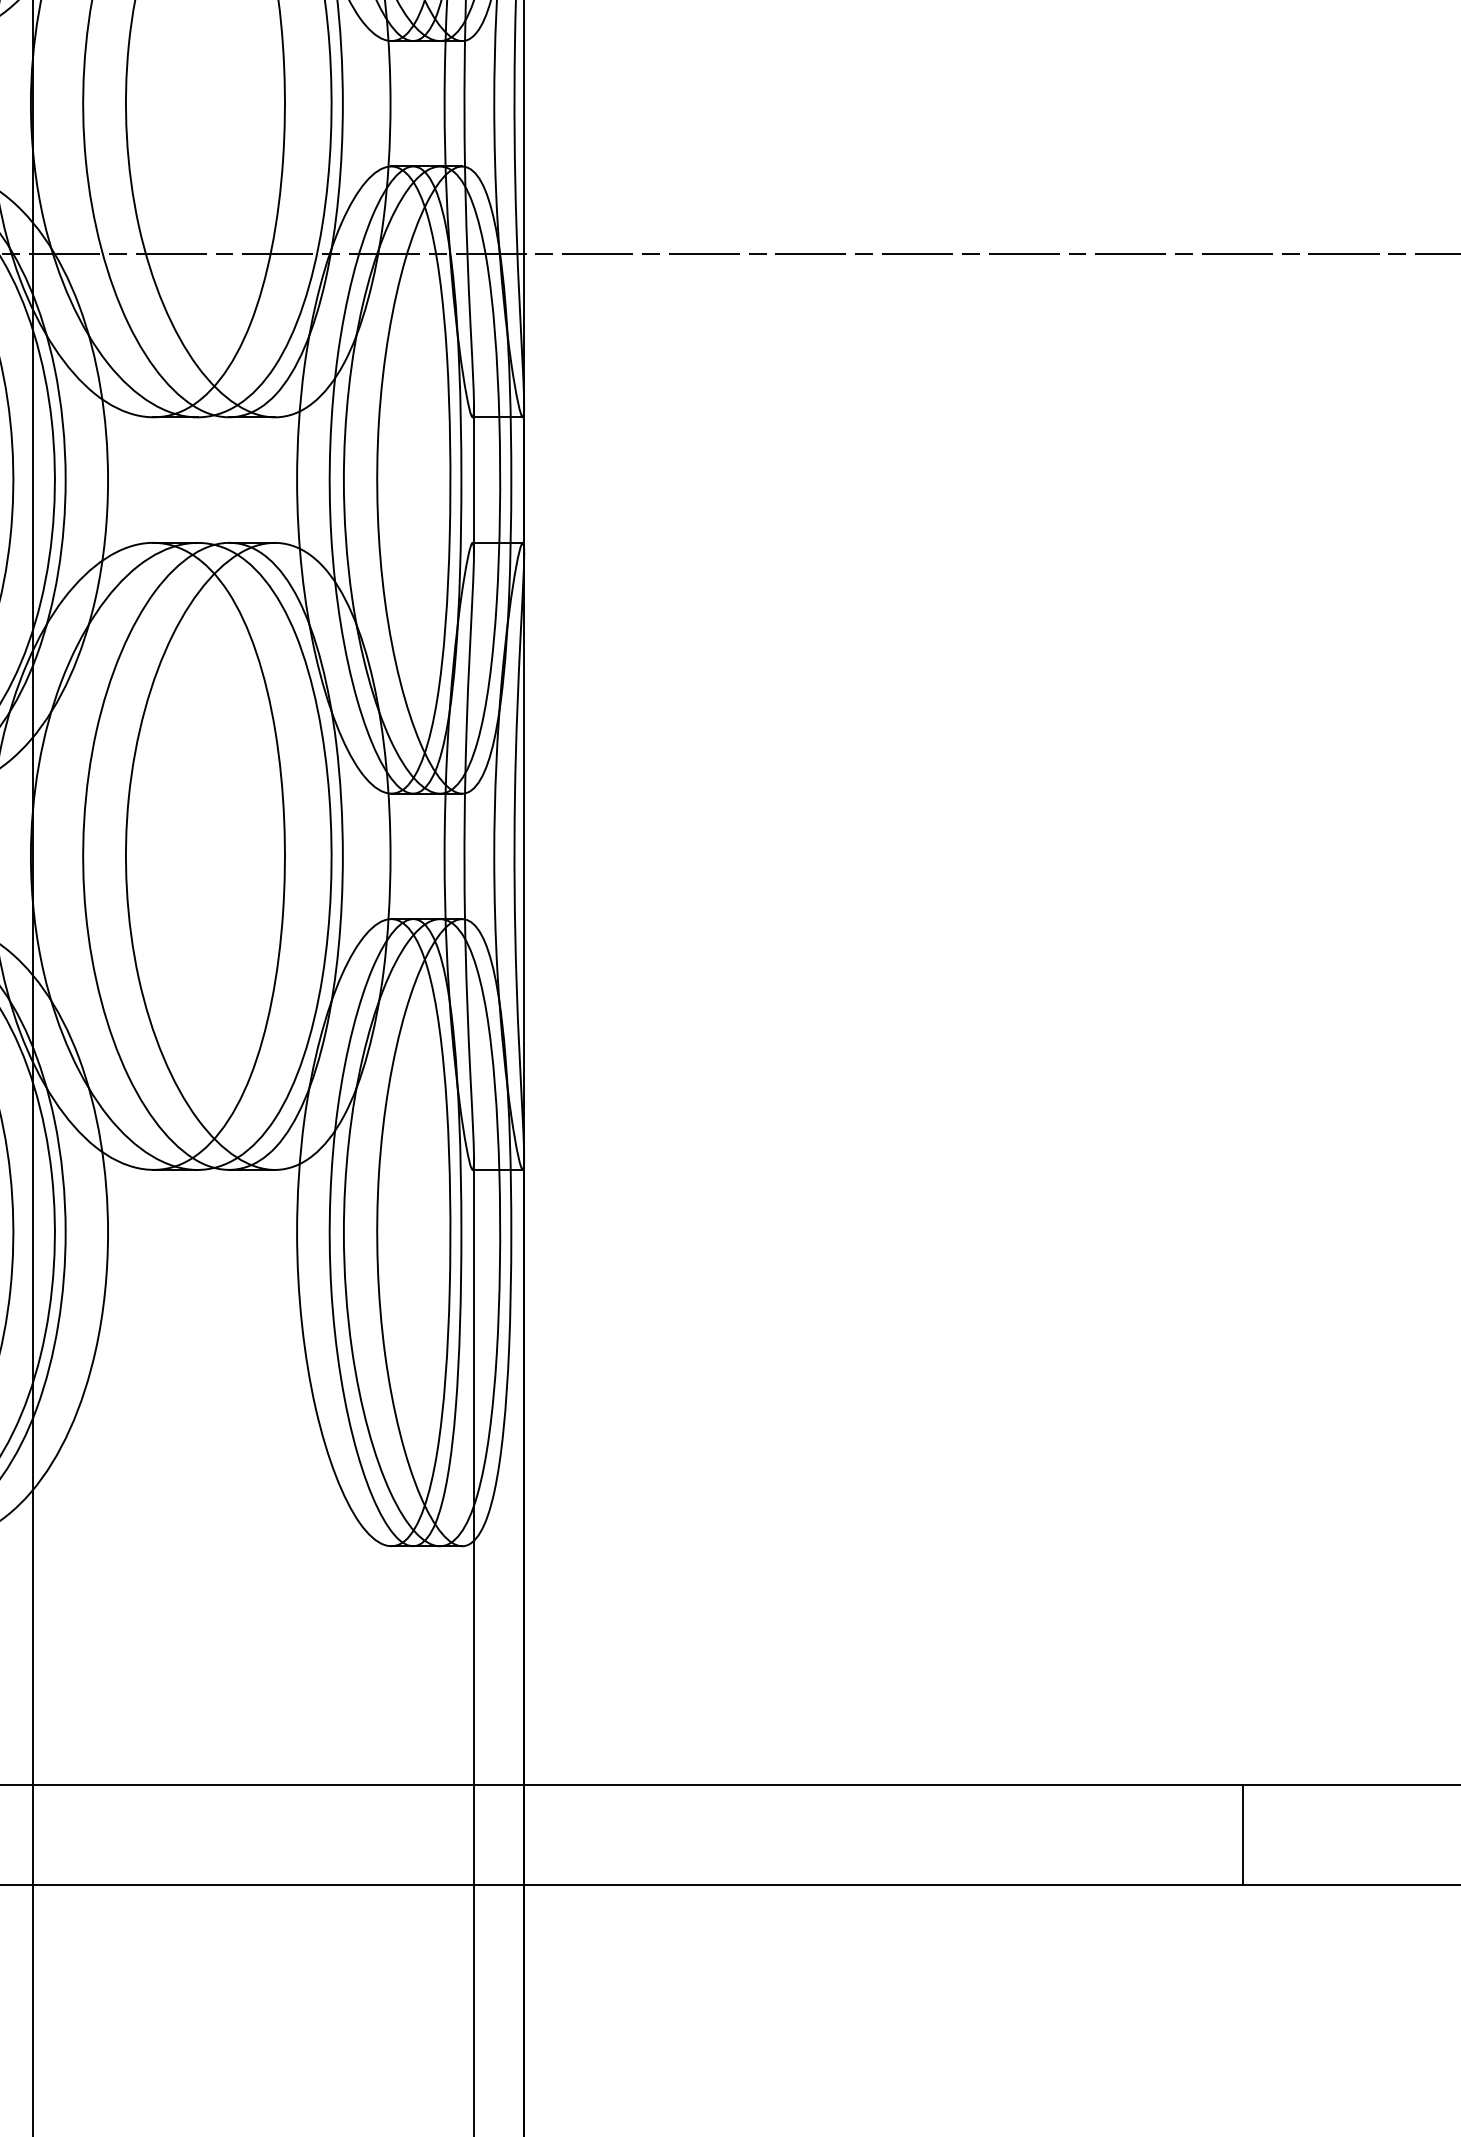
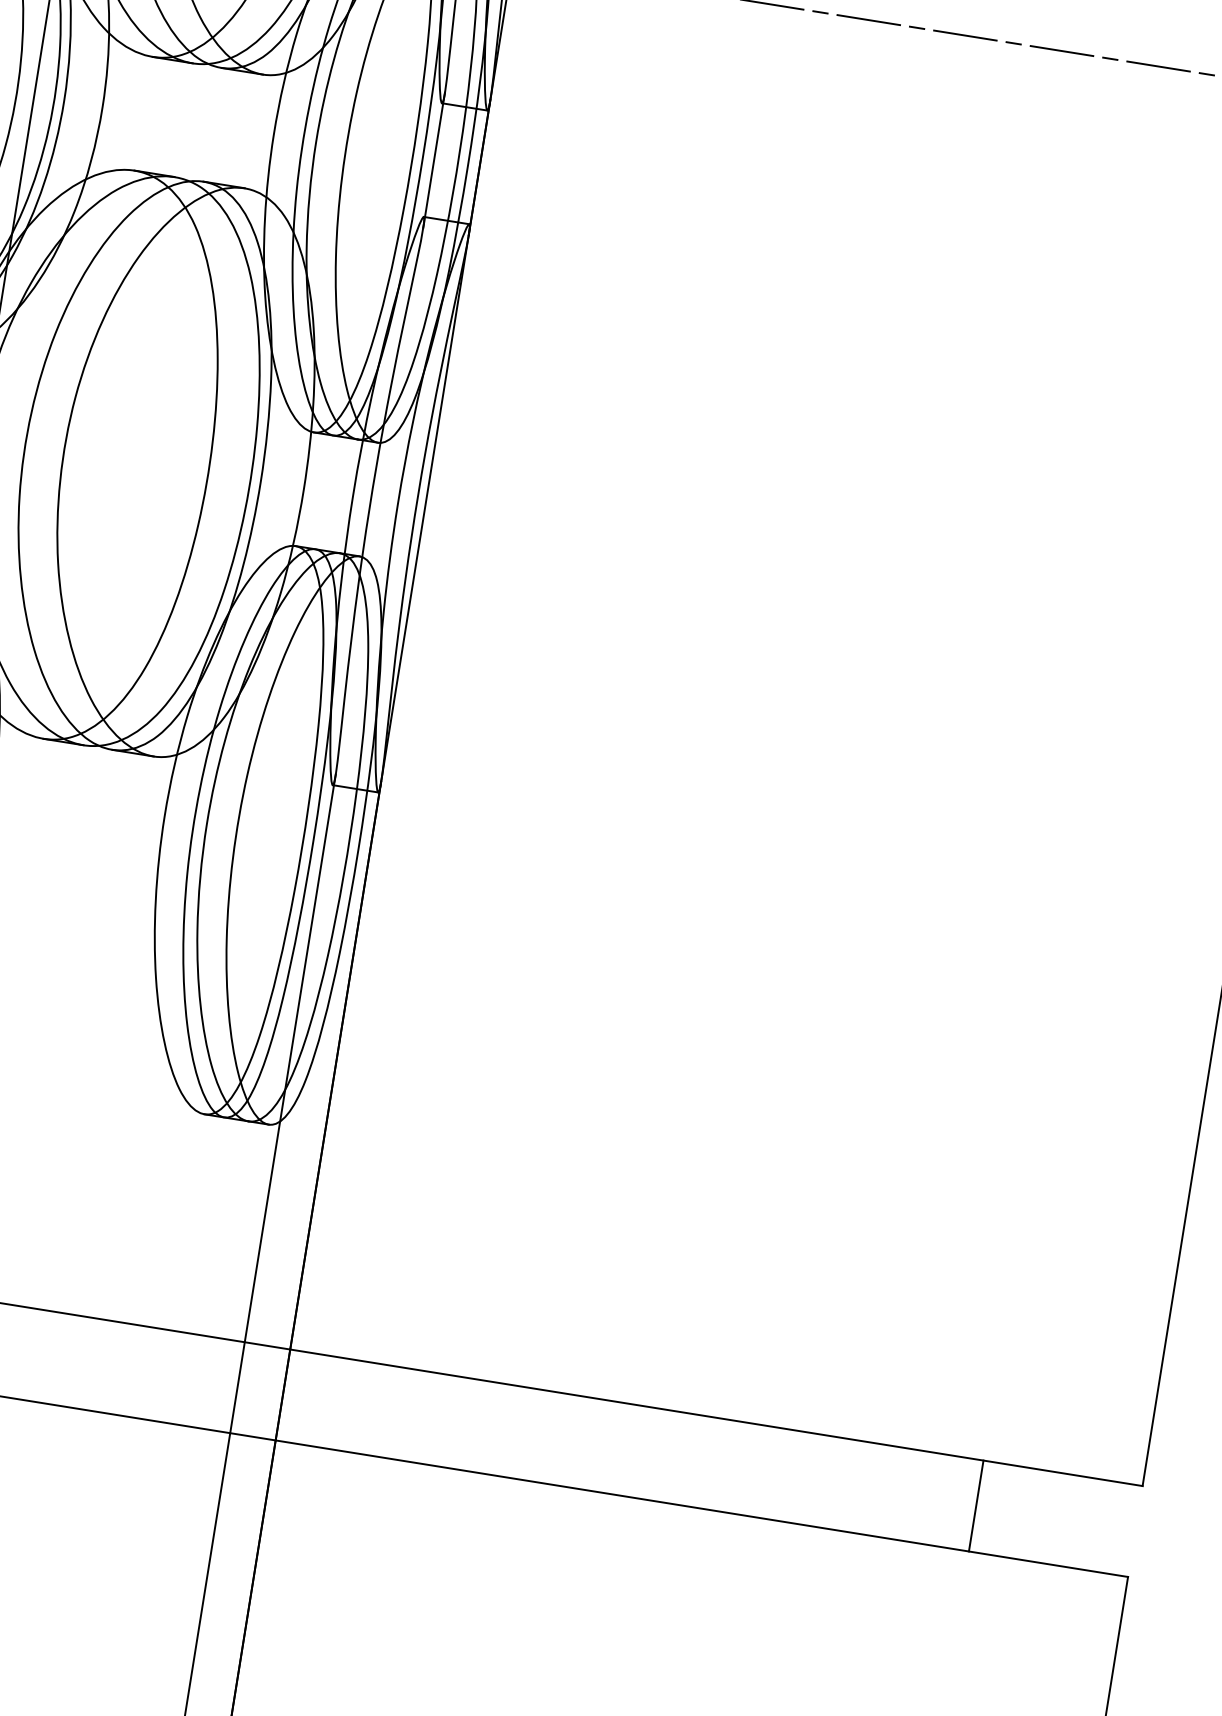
line: (1243, 1834) -> (976, 1505), moved

